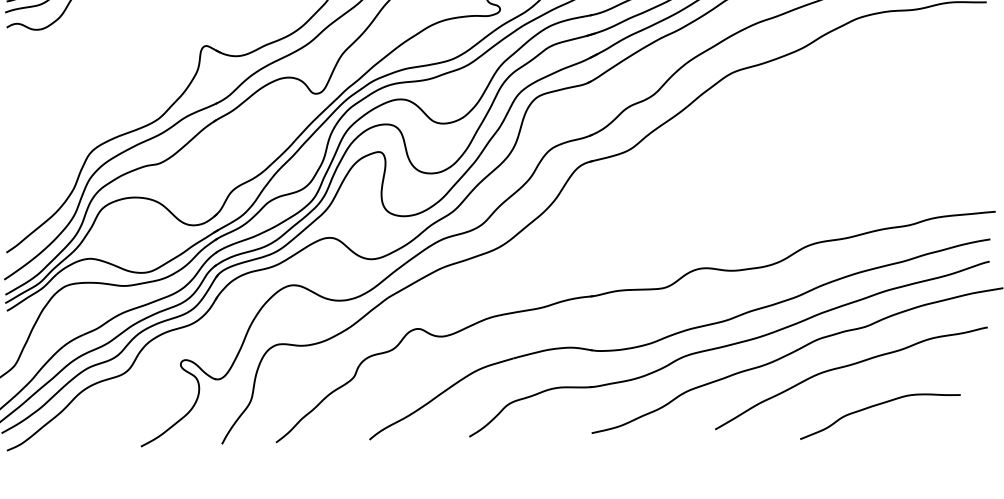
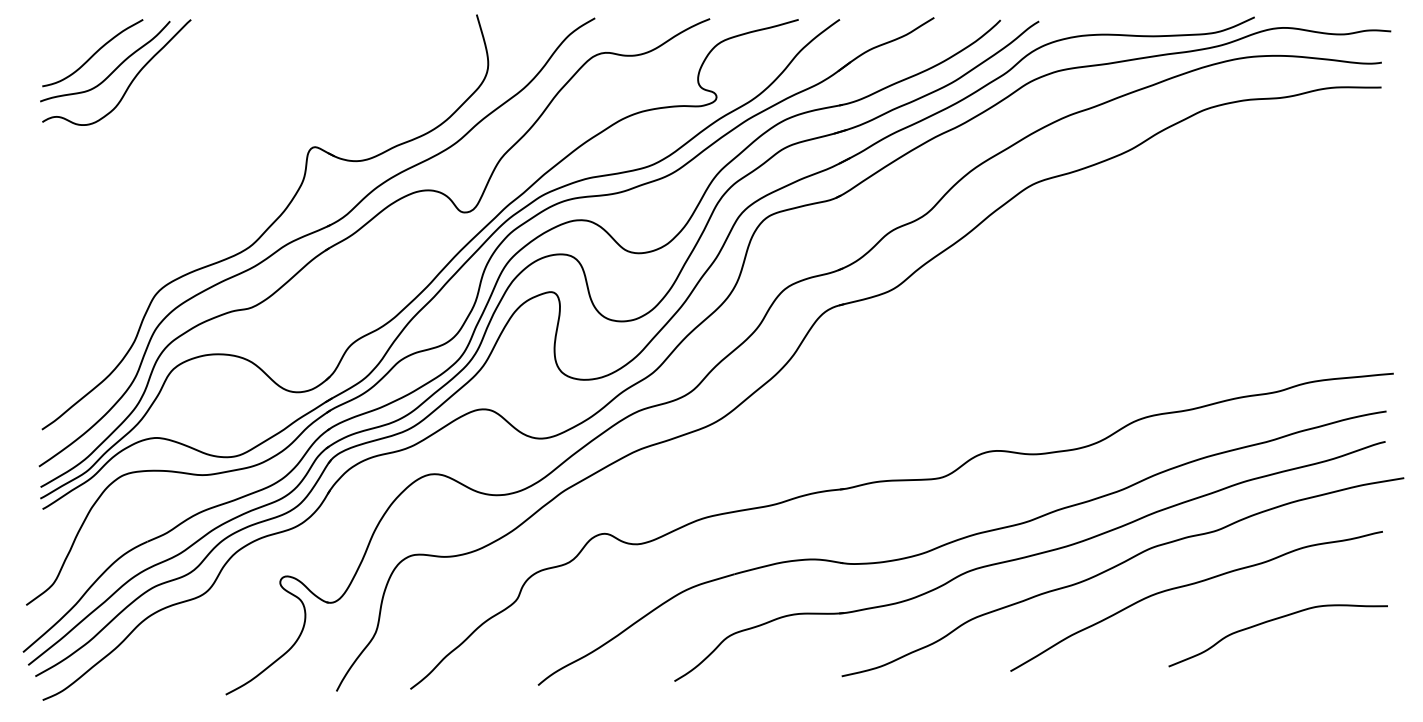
curve: (875, 406) -> (1271, 621), moved

